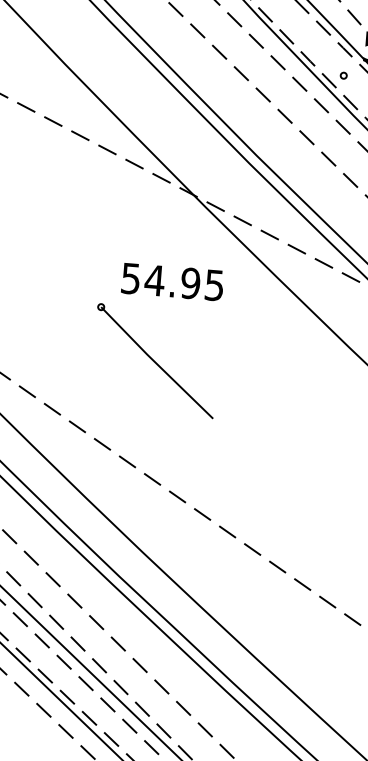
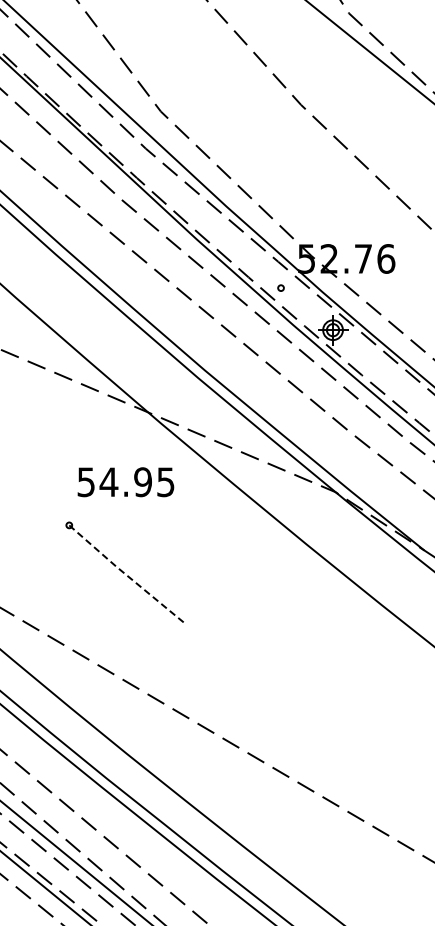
text: (172, 282) -> (125, 482), moved
line: (156, 363) -> (125, 574), solid -> dashed

